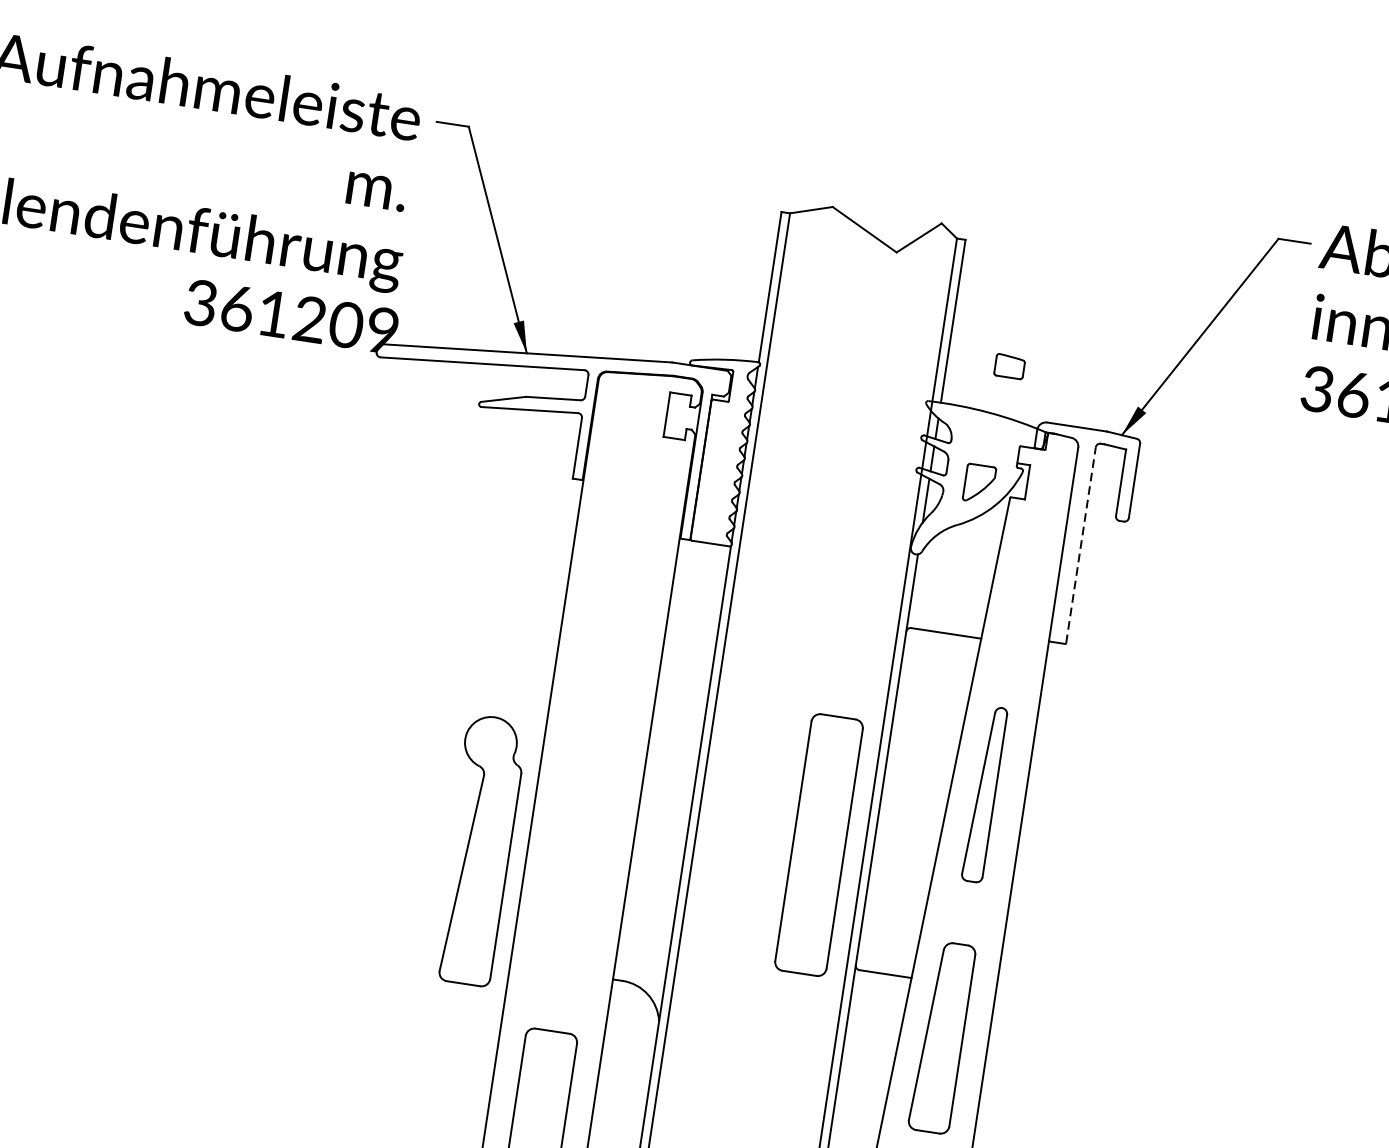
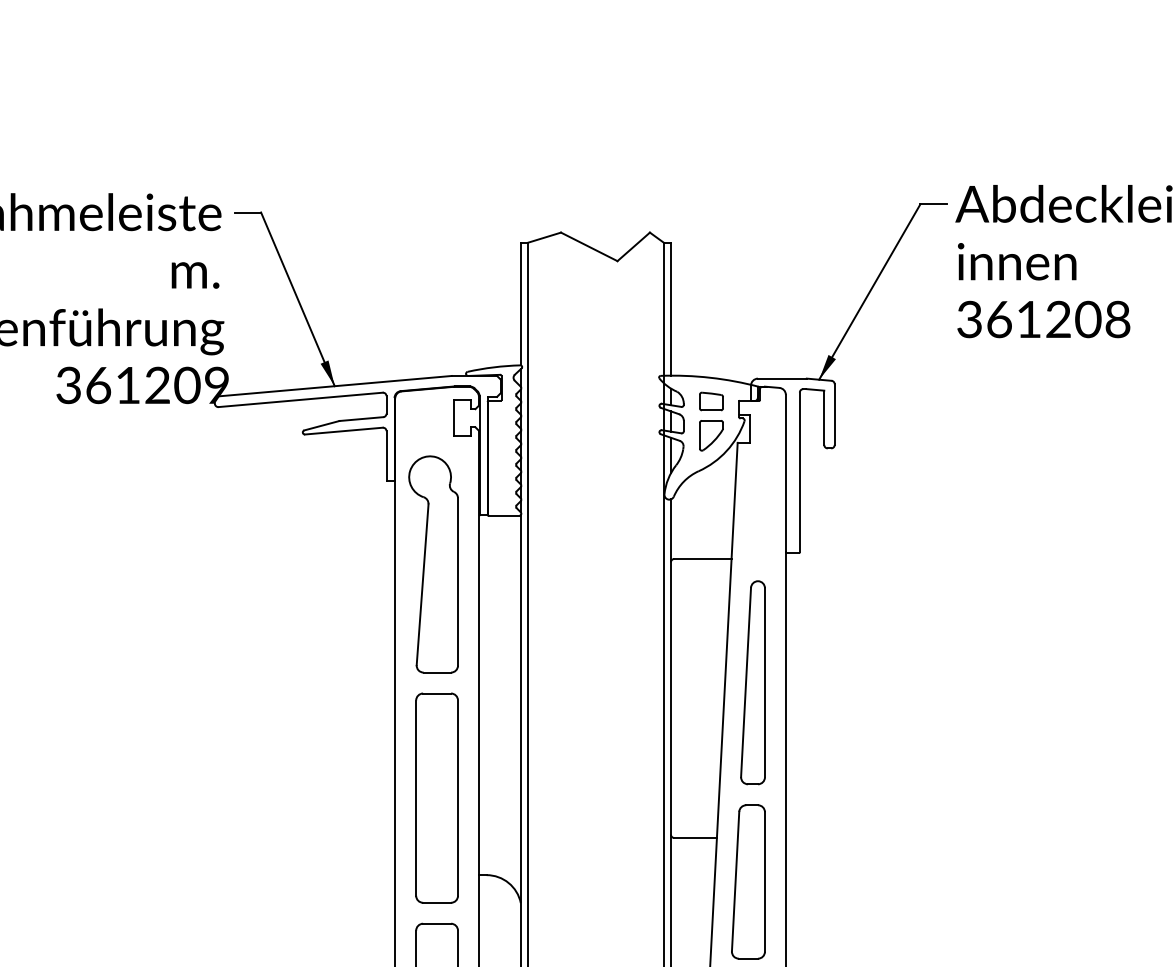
part: (1009, 366) -> (711, 401), moved
line: (1080, 545) -> (799, 472), dashed -> solid
part: (984, 793) -> (752, 682), size x1.43
part: (818, 844) -> (436, 797), moved
part: (478, 850) -> (433, 564), moved

